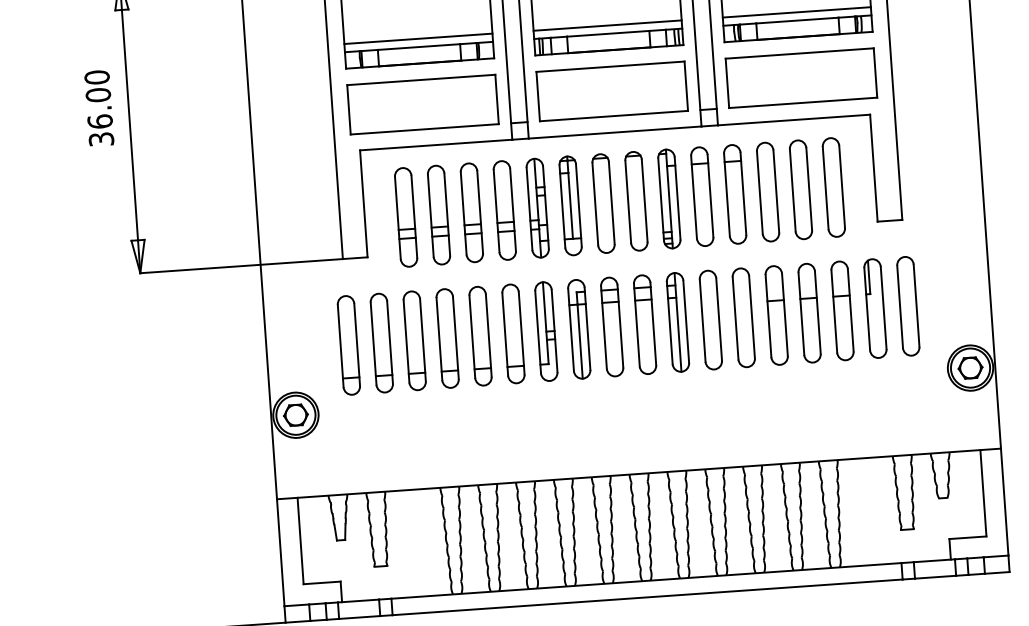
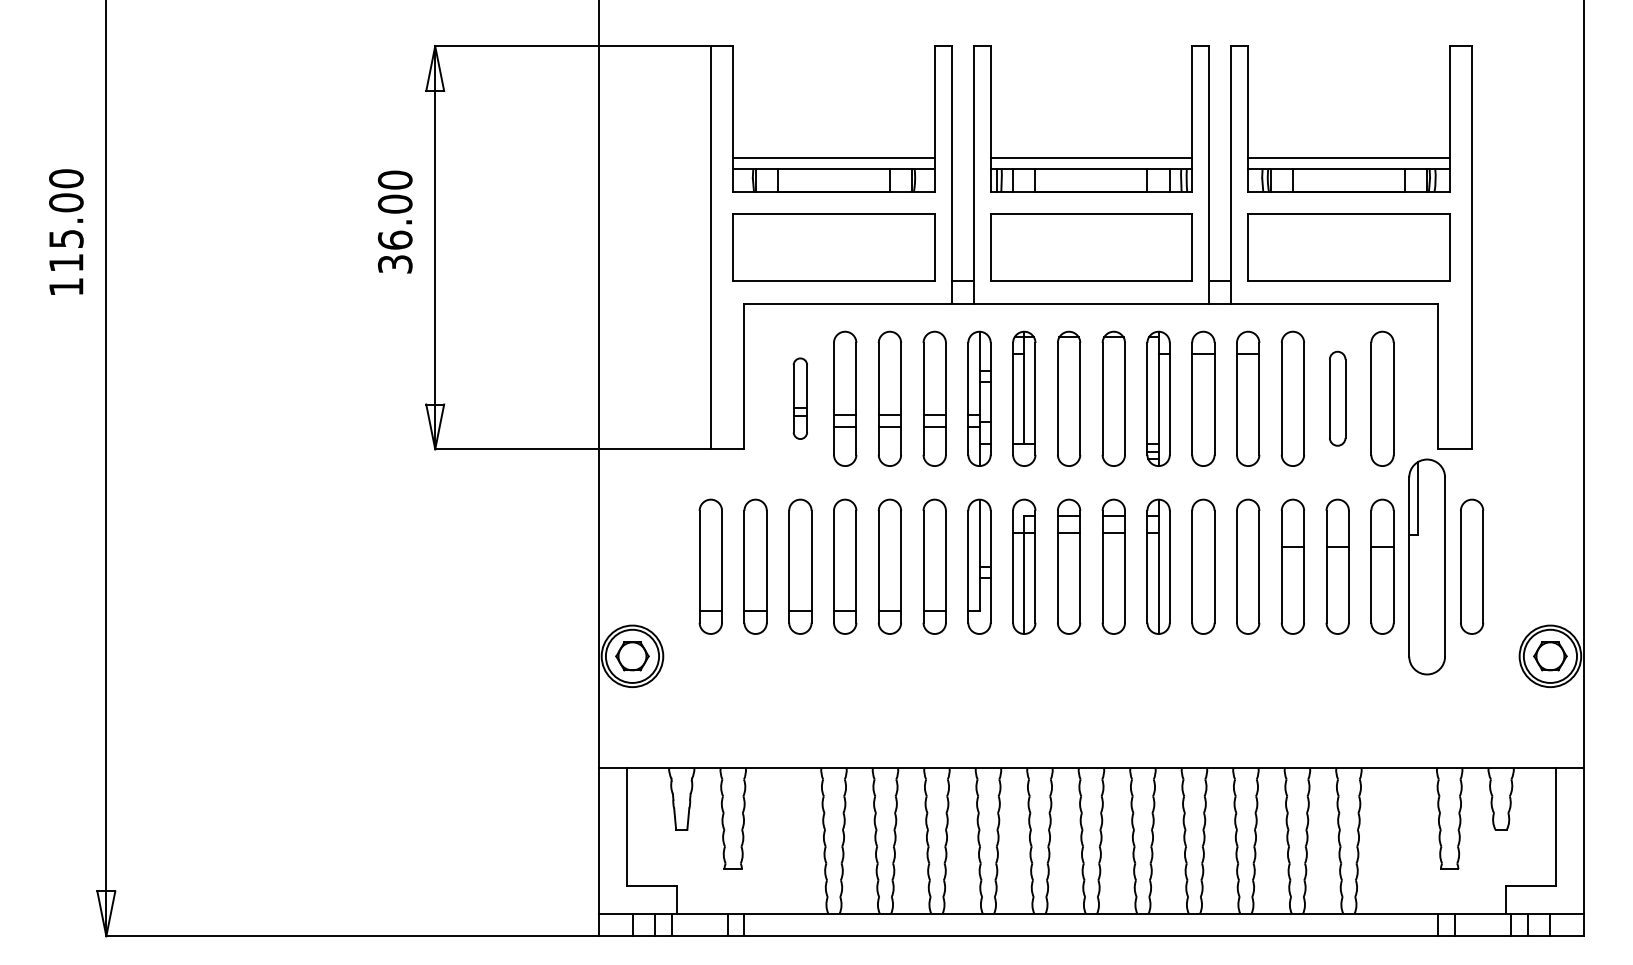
part: (800, 189) -> (1337, 398), size x0.7
part: (406, 217) -> (800, 398), size x0.6
part: (875, 308) -> (1427, 566), size x1.6

